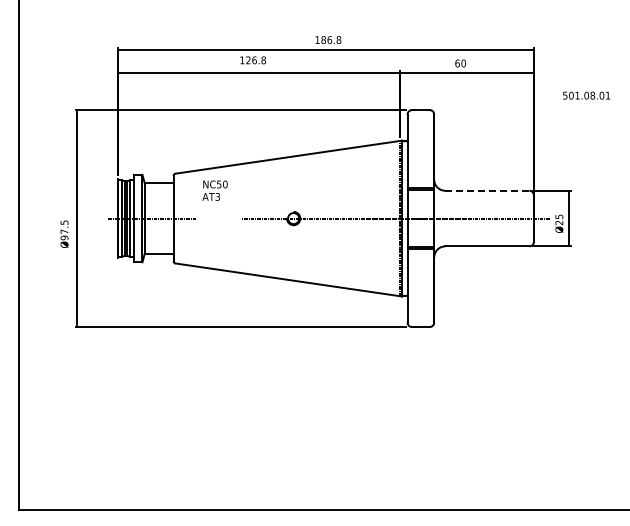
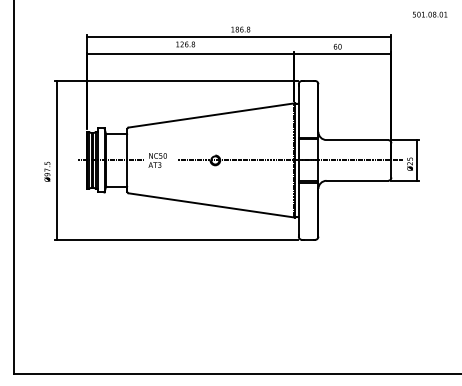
text: (586, 95) -> (430, 14), moved
text: (214, 190) -> (157, 160), moved
line: (487, 190) -> (357, 139), dashed -> solid

